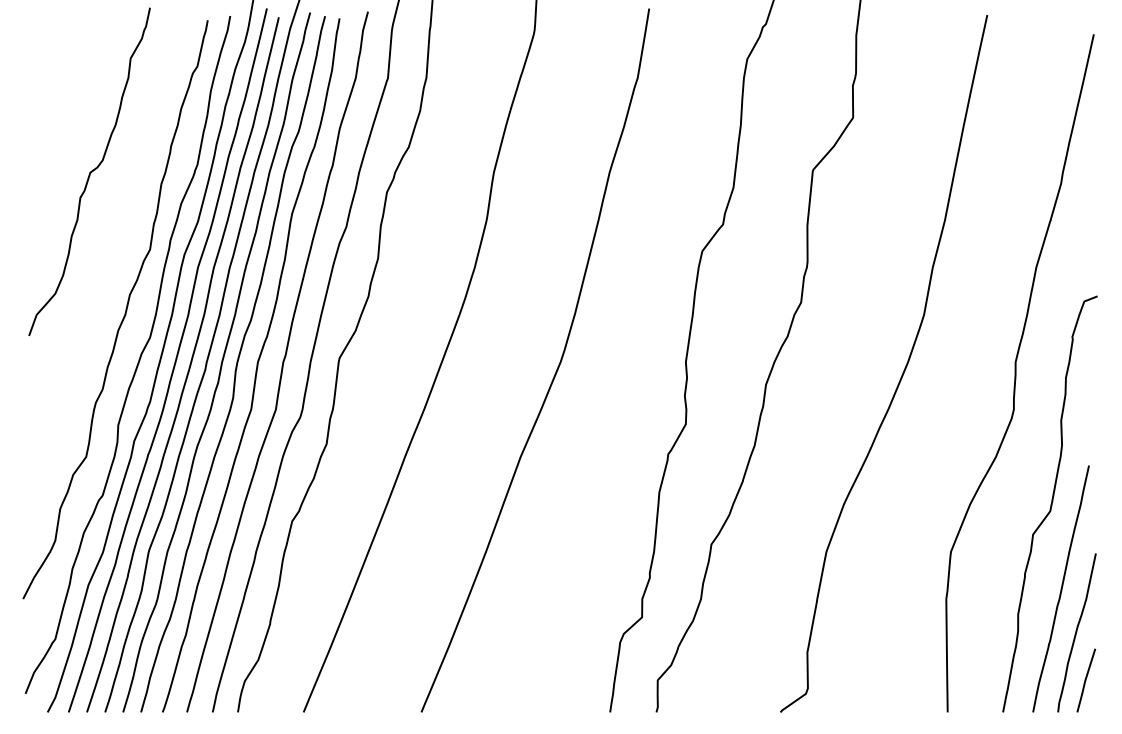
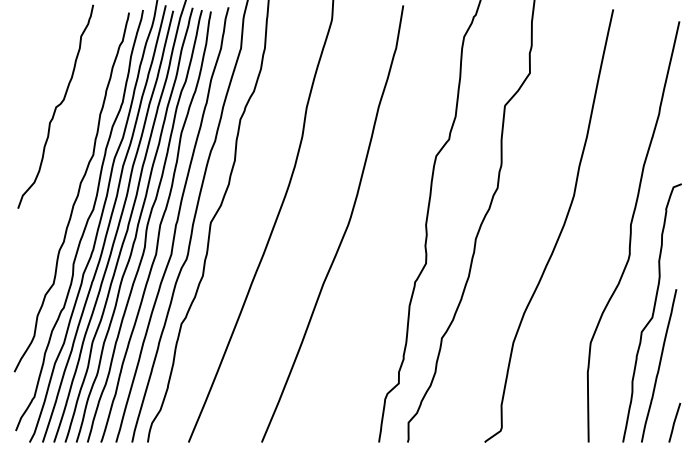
curve: (1076, 631) -> (668, 392), removed

